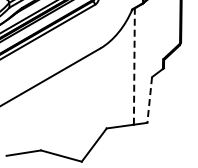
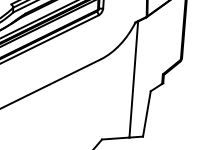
line: (134, 66) -> (133, 79), dashed -> solid
line: (149, 100) -> (146, 114), dashed -> solid

